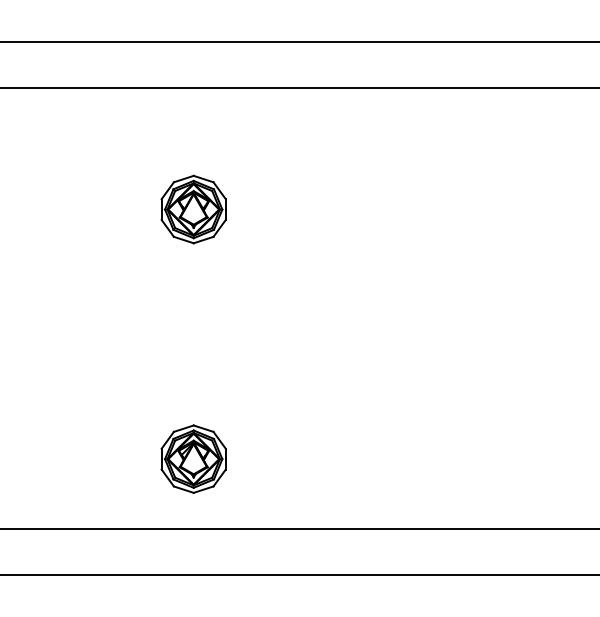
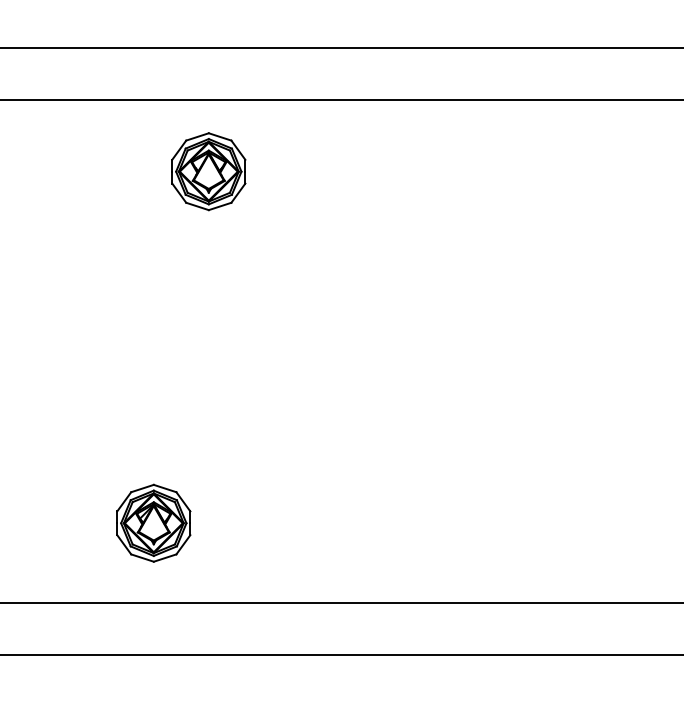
part: (193, 209) -> (208, 171), moved
part: (193, 458) -> (153, 522), moved

